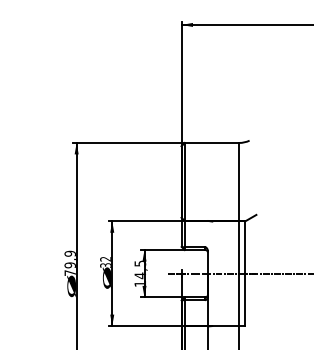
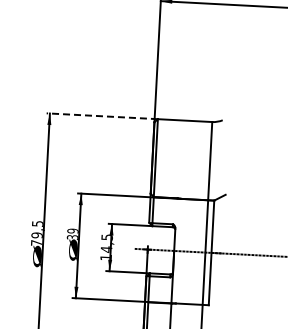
line: (129, 142) -> (102, 115), solid -> dashed
text: (69, 253) -> (36, 223), 79,9 -> 79,5
text: (105, 258) -> (72, 230), 32 -> 39

